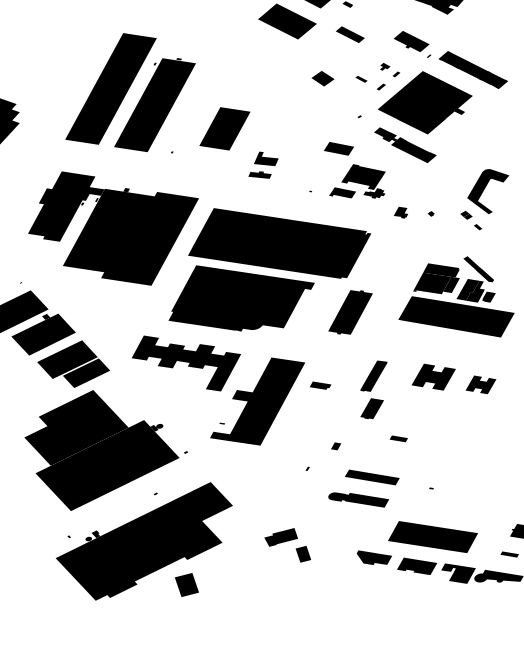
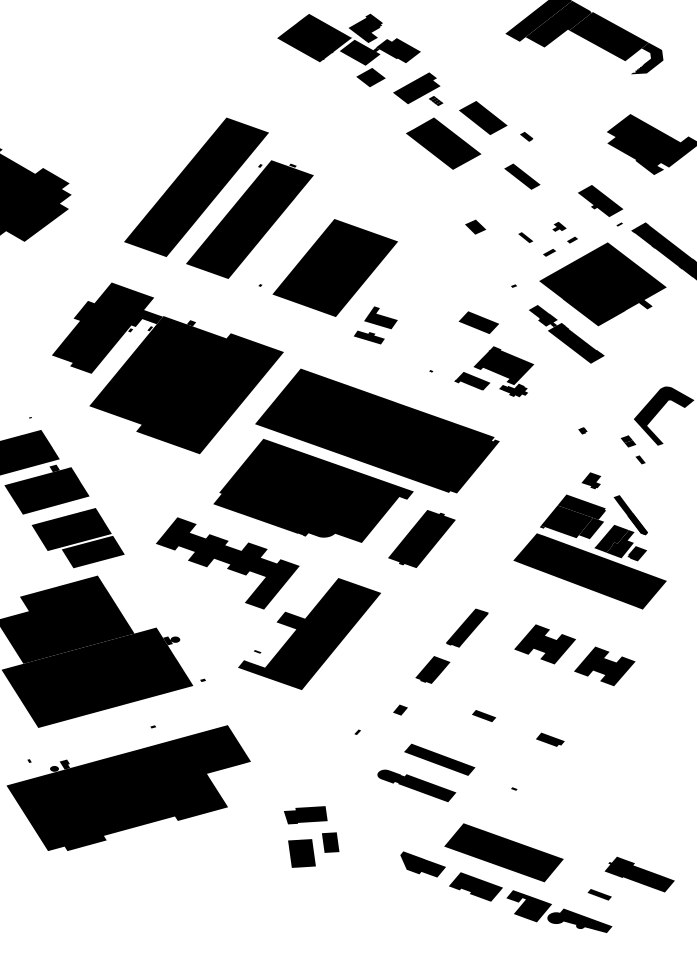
part: (322, 78) -> (475, 226), size x0.71
part: (224, 128) -> (334, 267), size x1.67
part: (400, 212) -> (590, 480), moved
part: (350, 312) -> (421, 538), moved
part: (480, 384) -> (604, 665), size x1.43
part: (320, 385) -> (550, 739), moved
part: (371, 408) -> (432, 669), moved
part: (186, 585) -> (301, 853), moved

